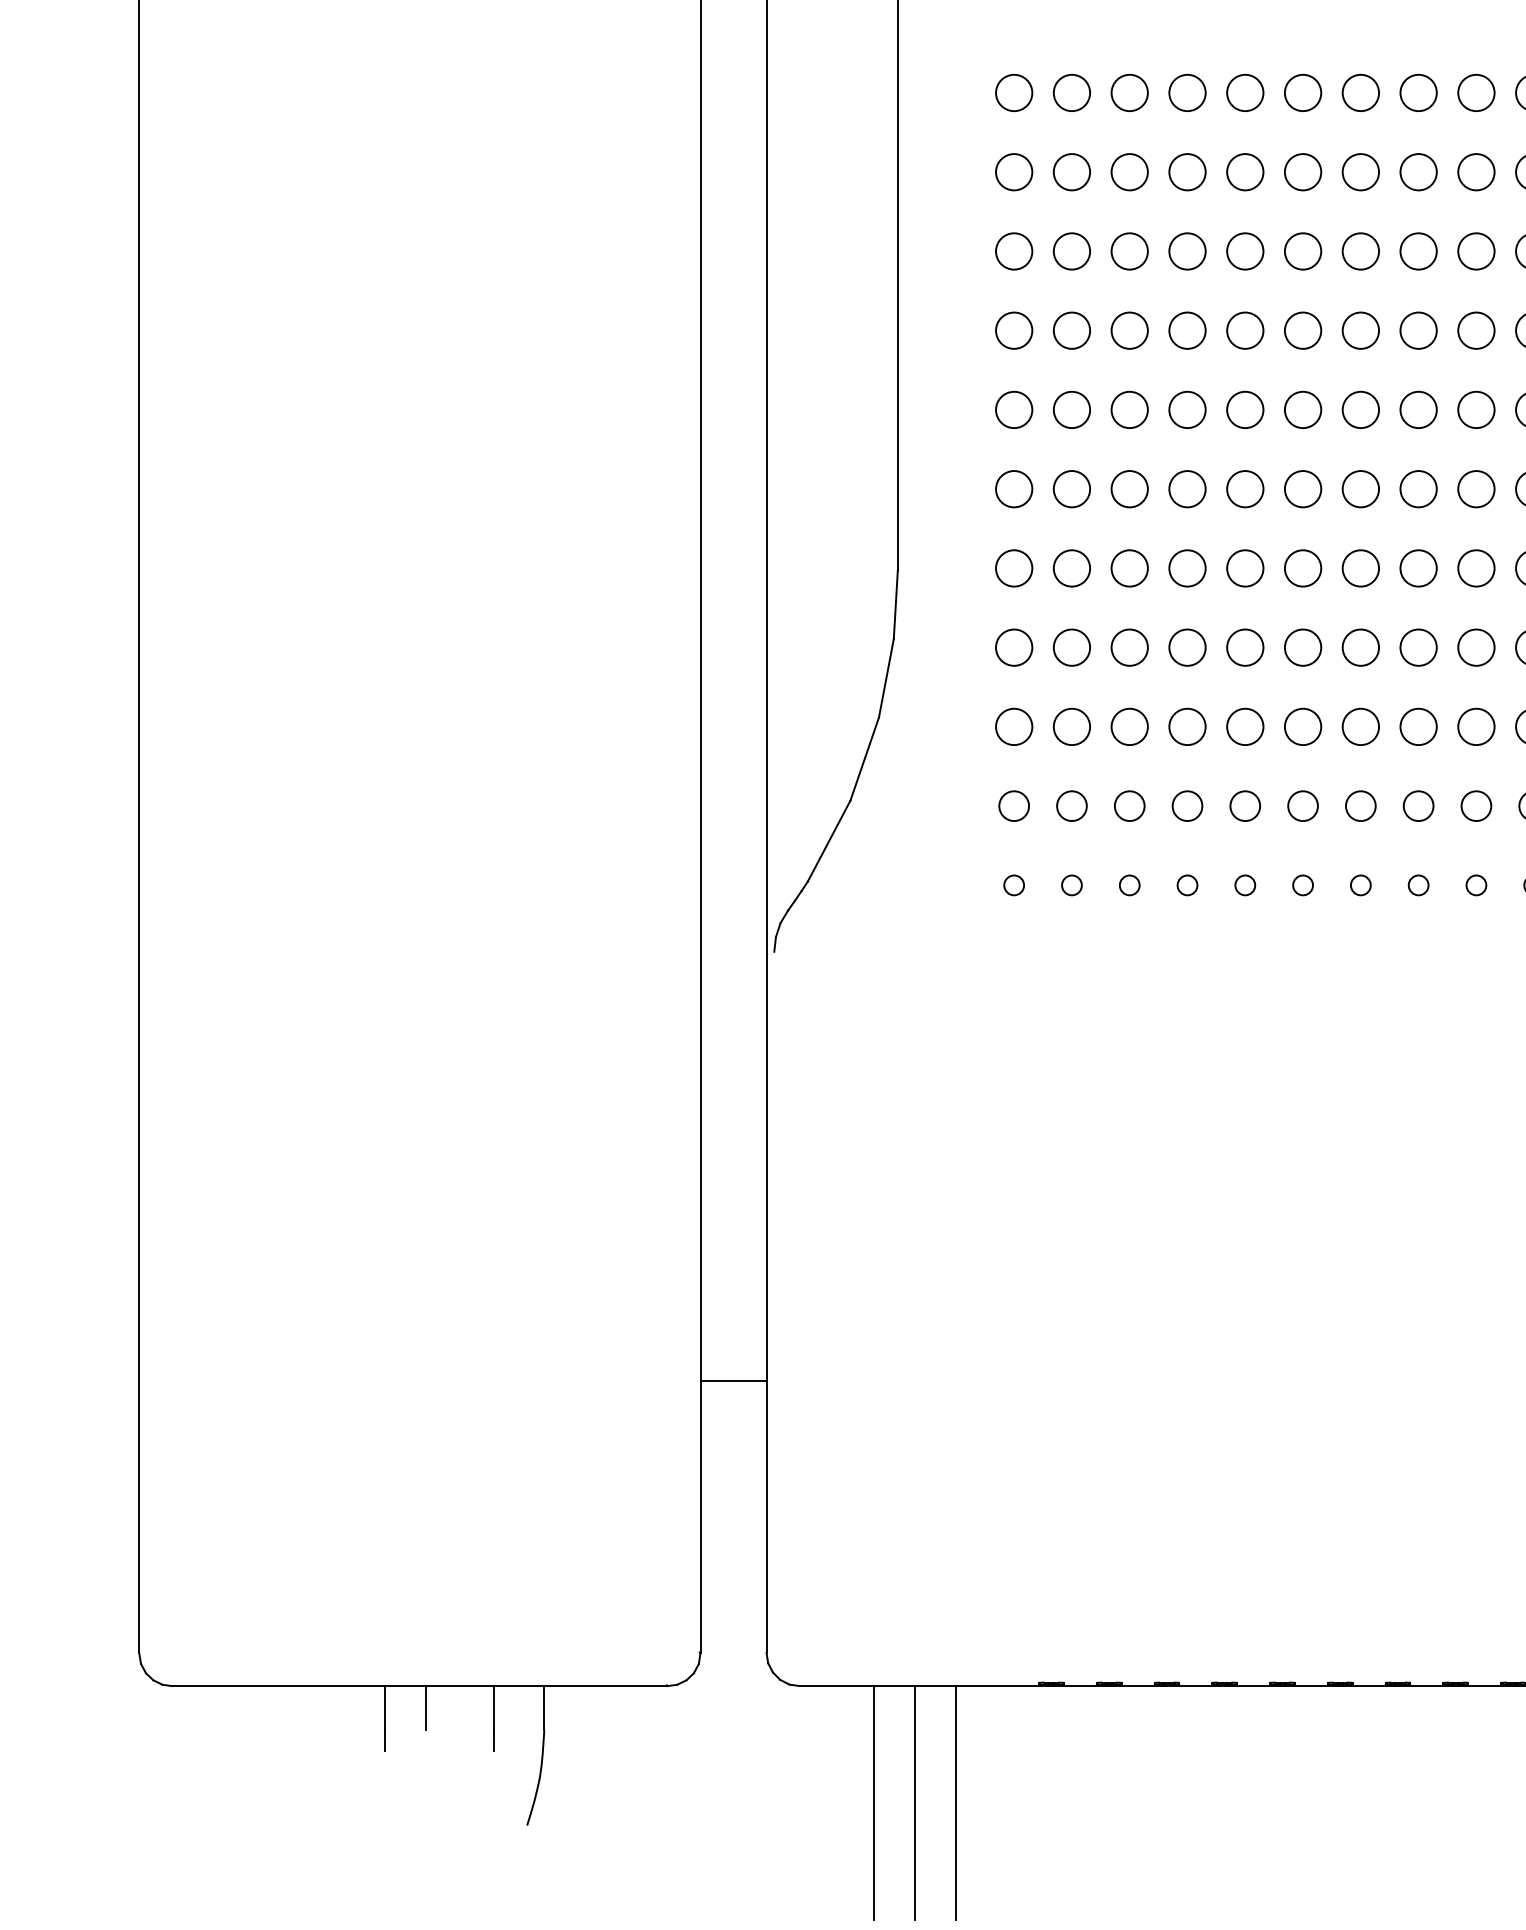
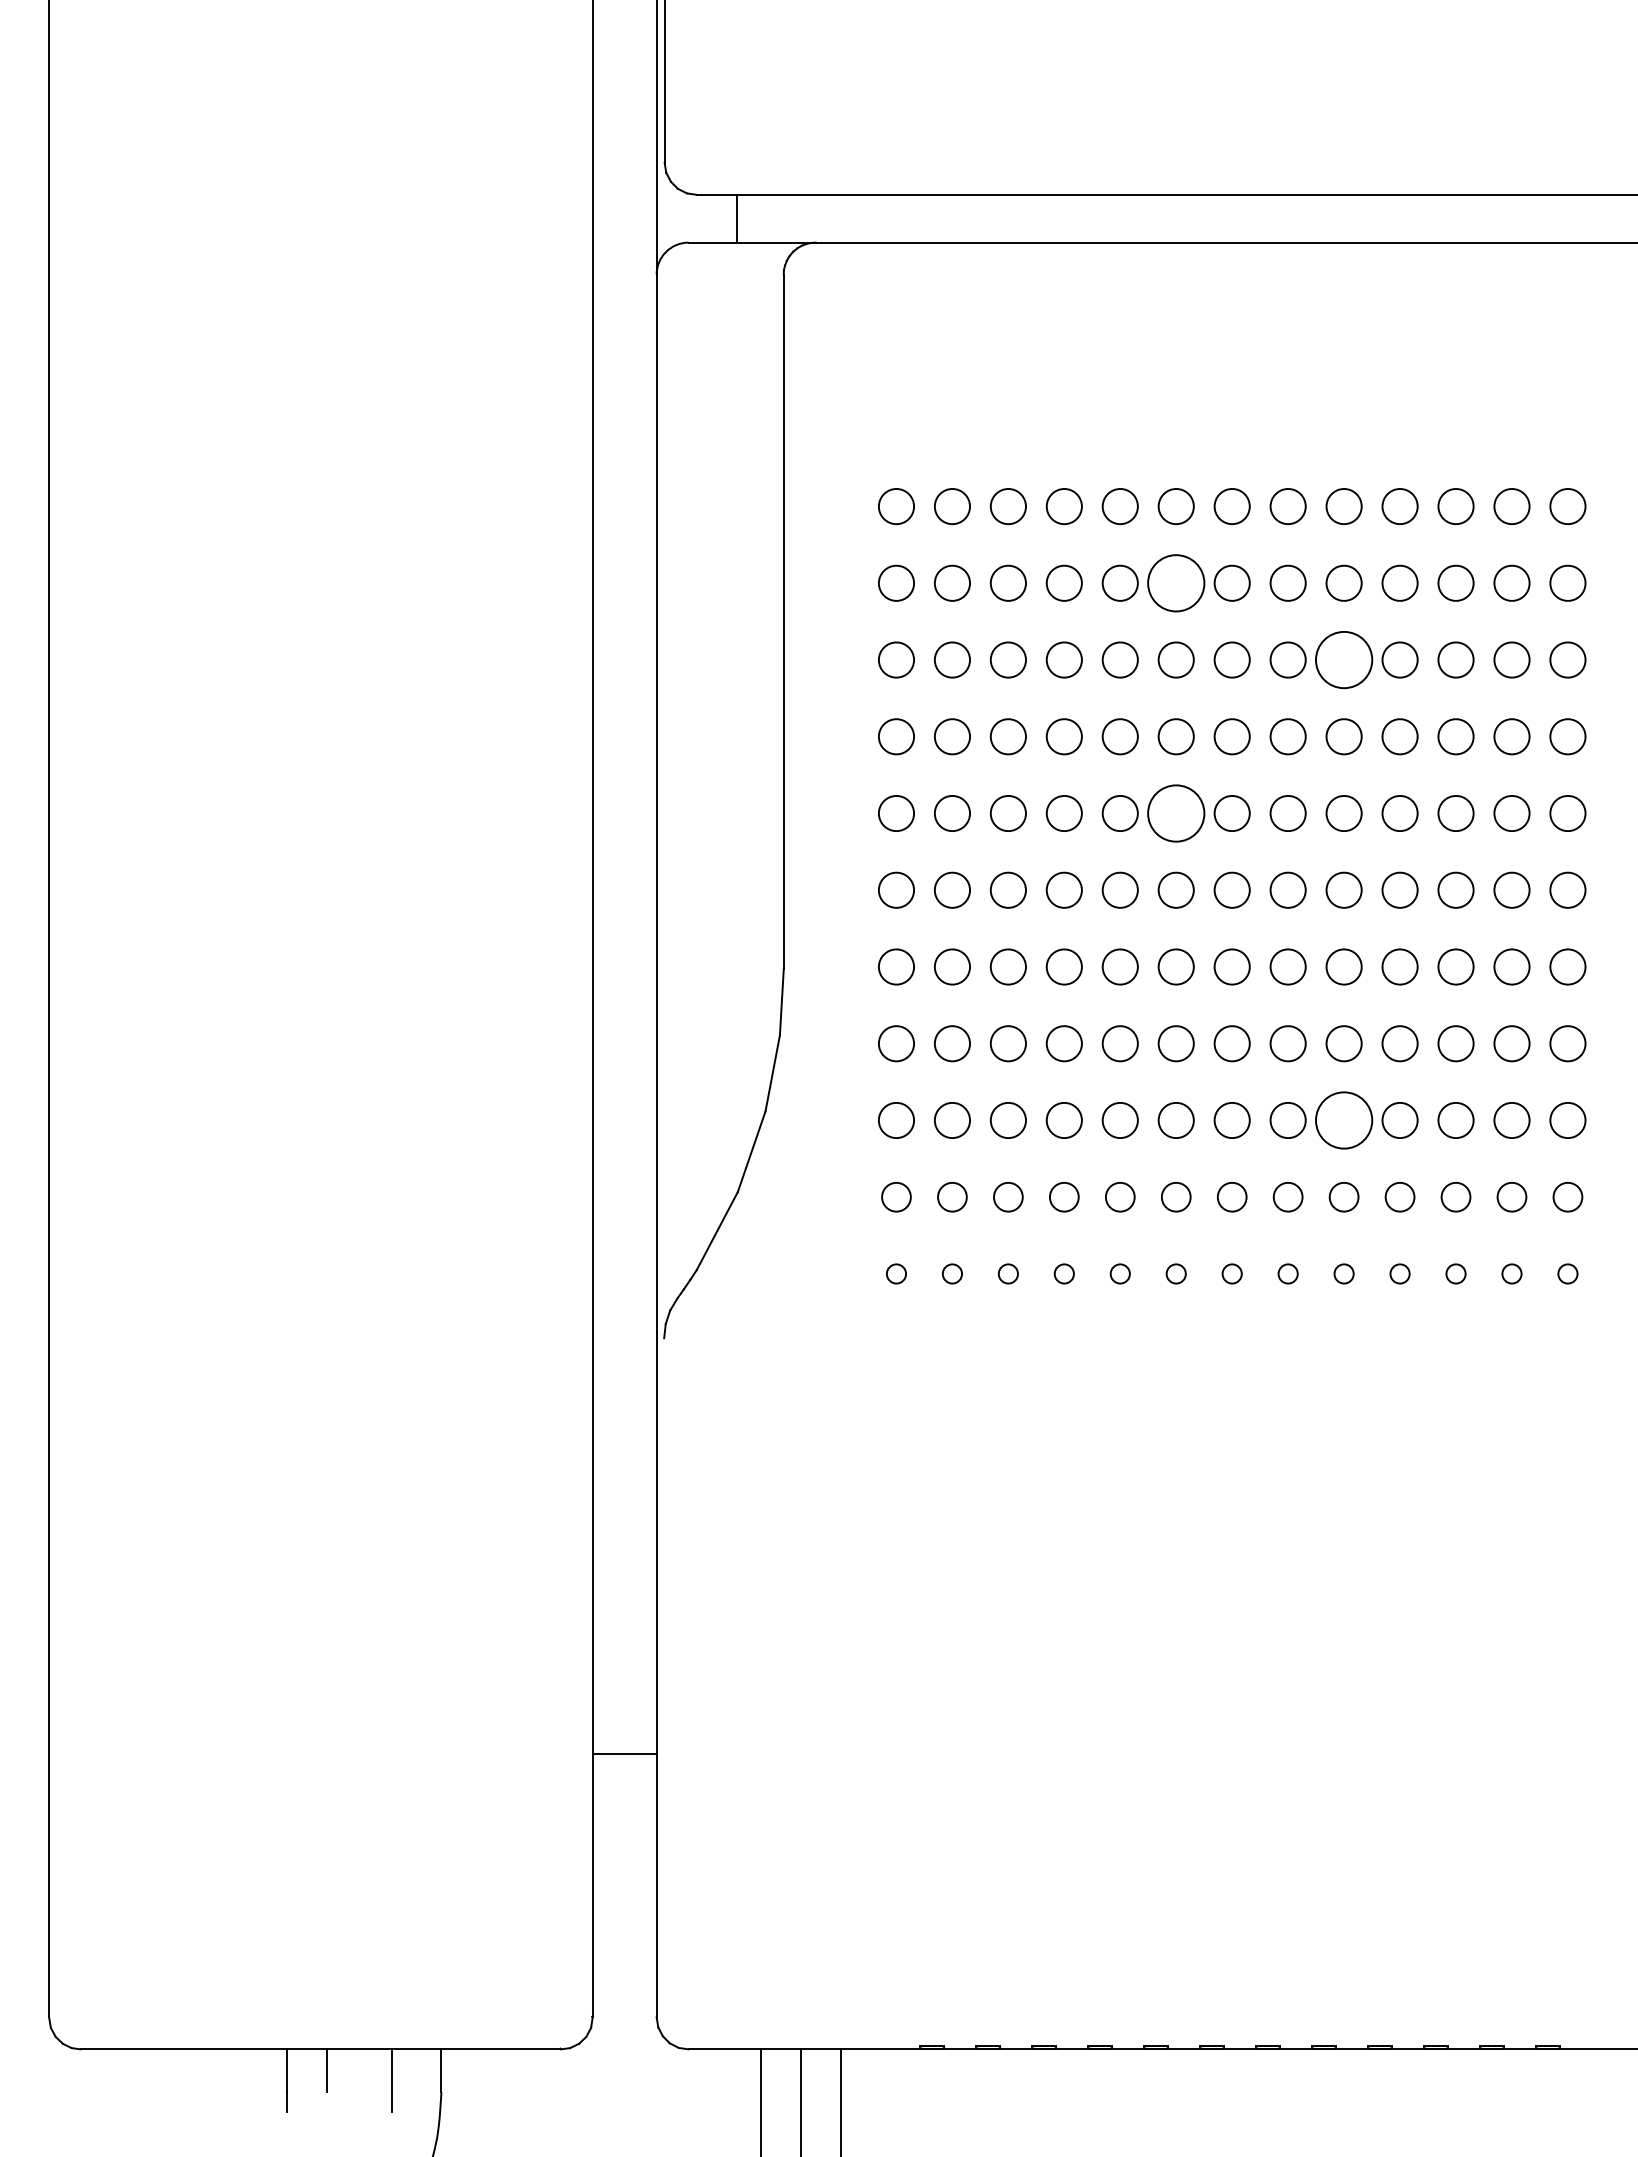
circle: (1302, 171) -> (1175, 582), size x1.6
circle: (1475, 250) -> (1343, 659), size x1.6
circle: (1302, 409) -> (1175, 813), size x1.6
circle: (1475, 726) -> (1343, 1120), size x1.6

